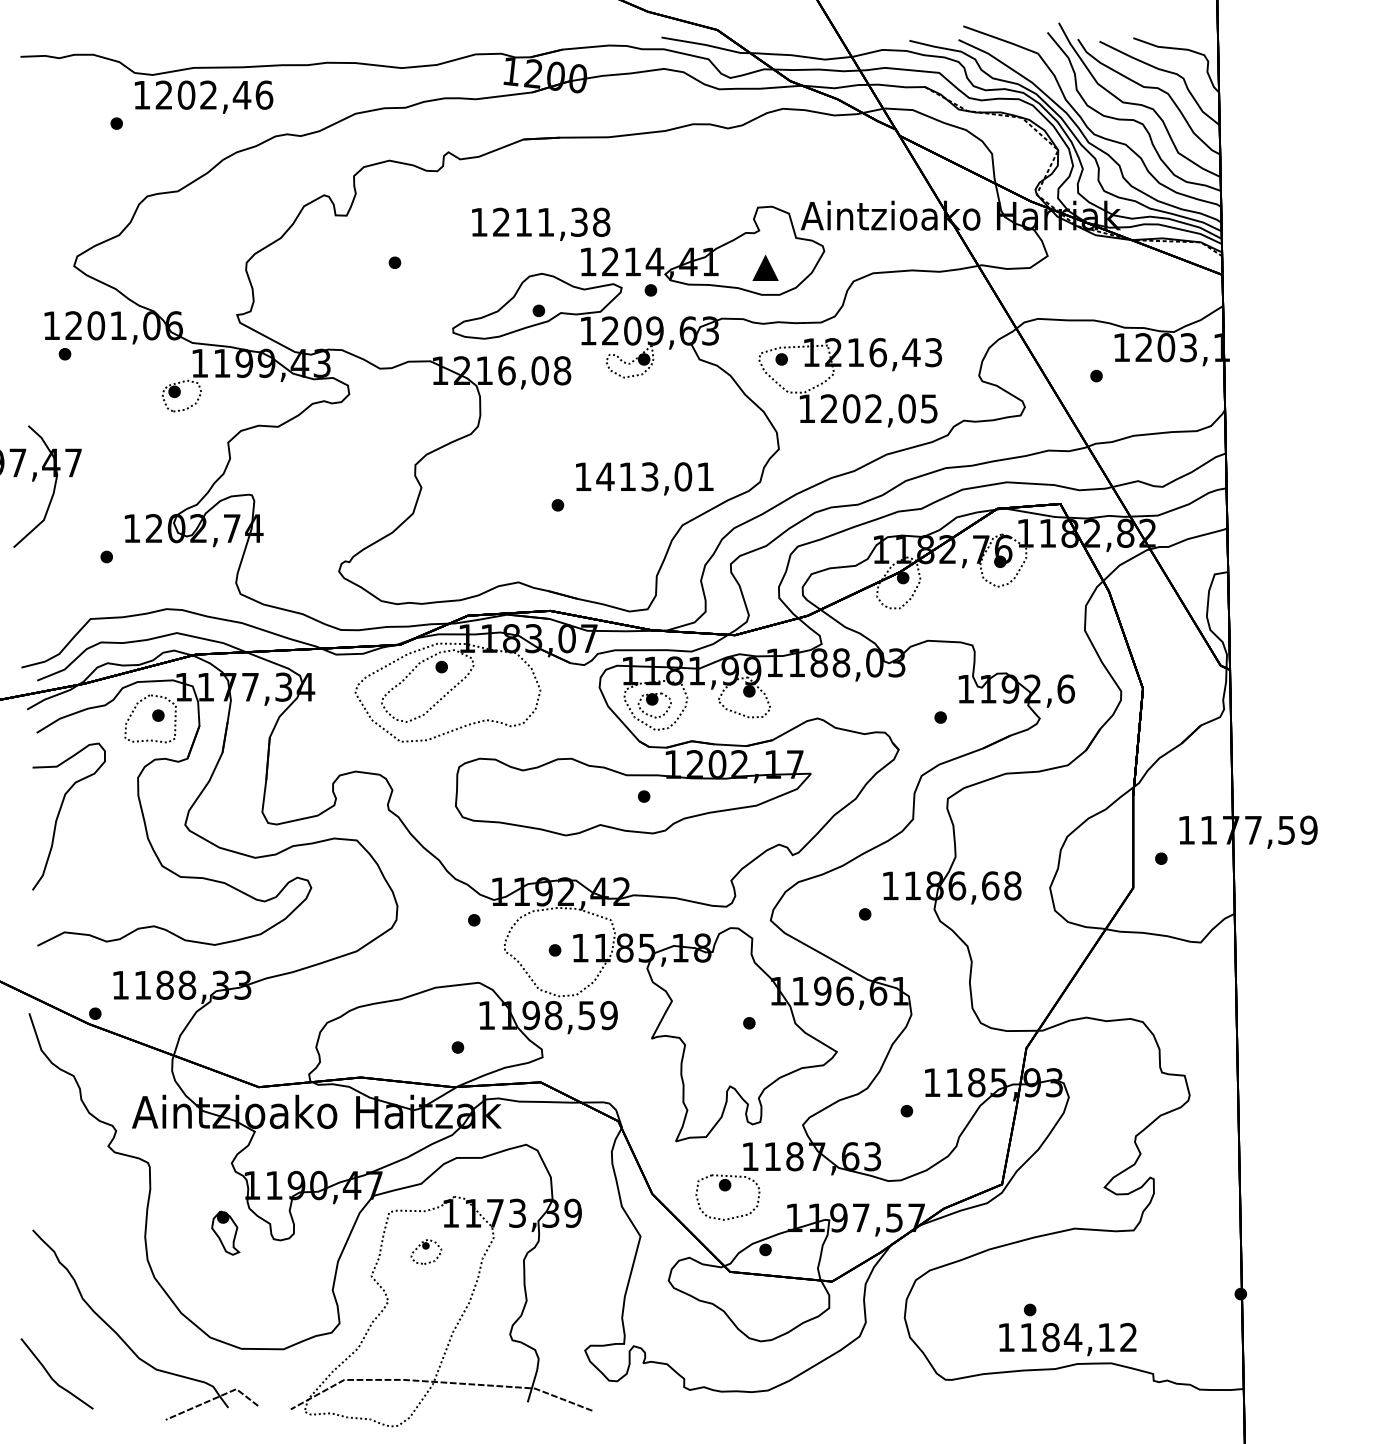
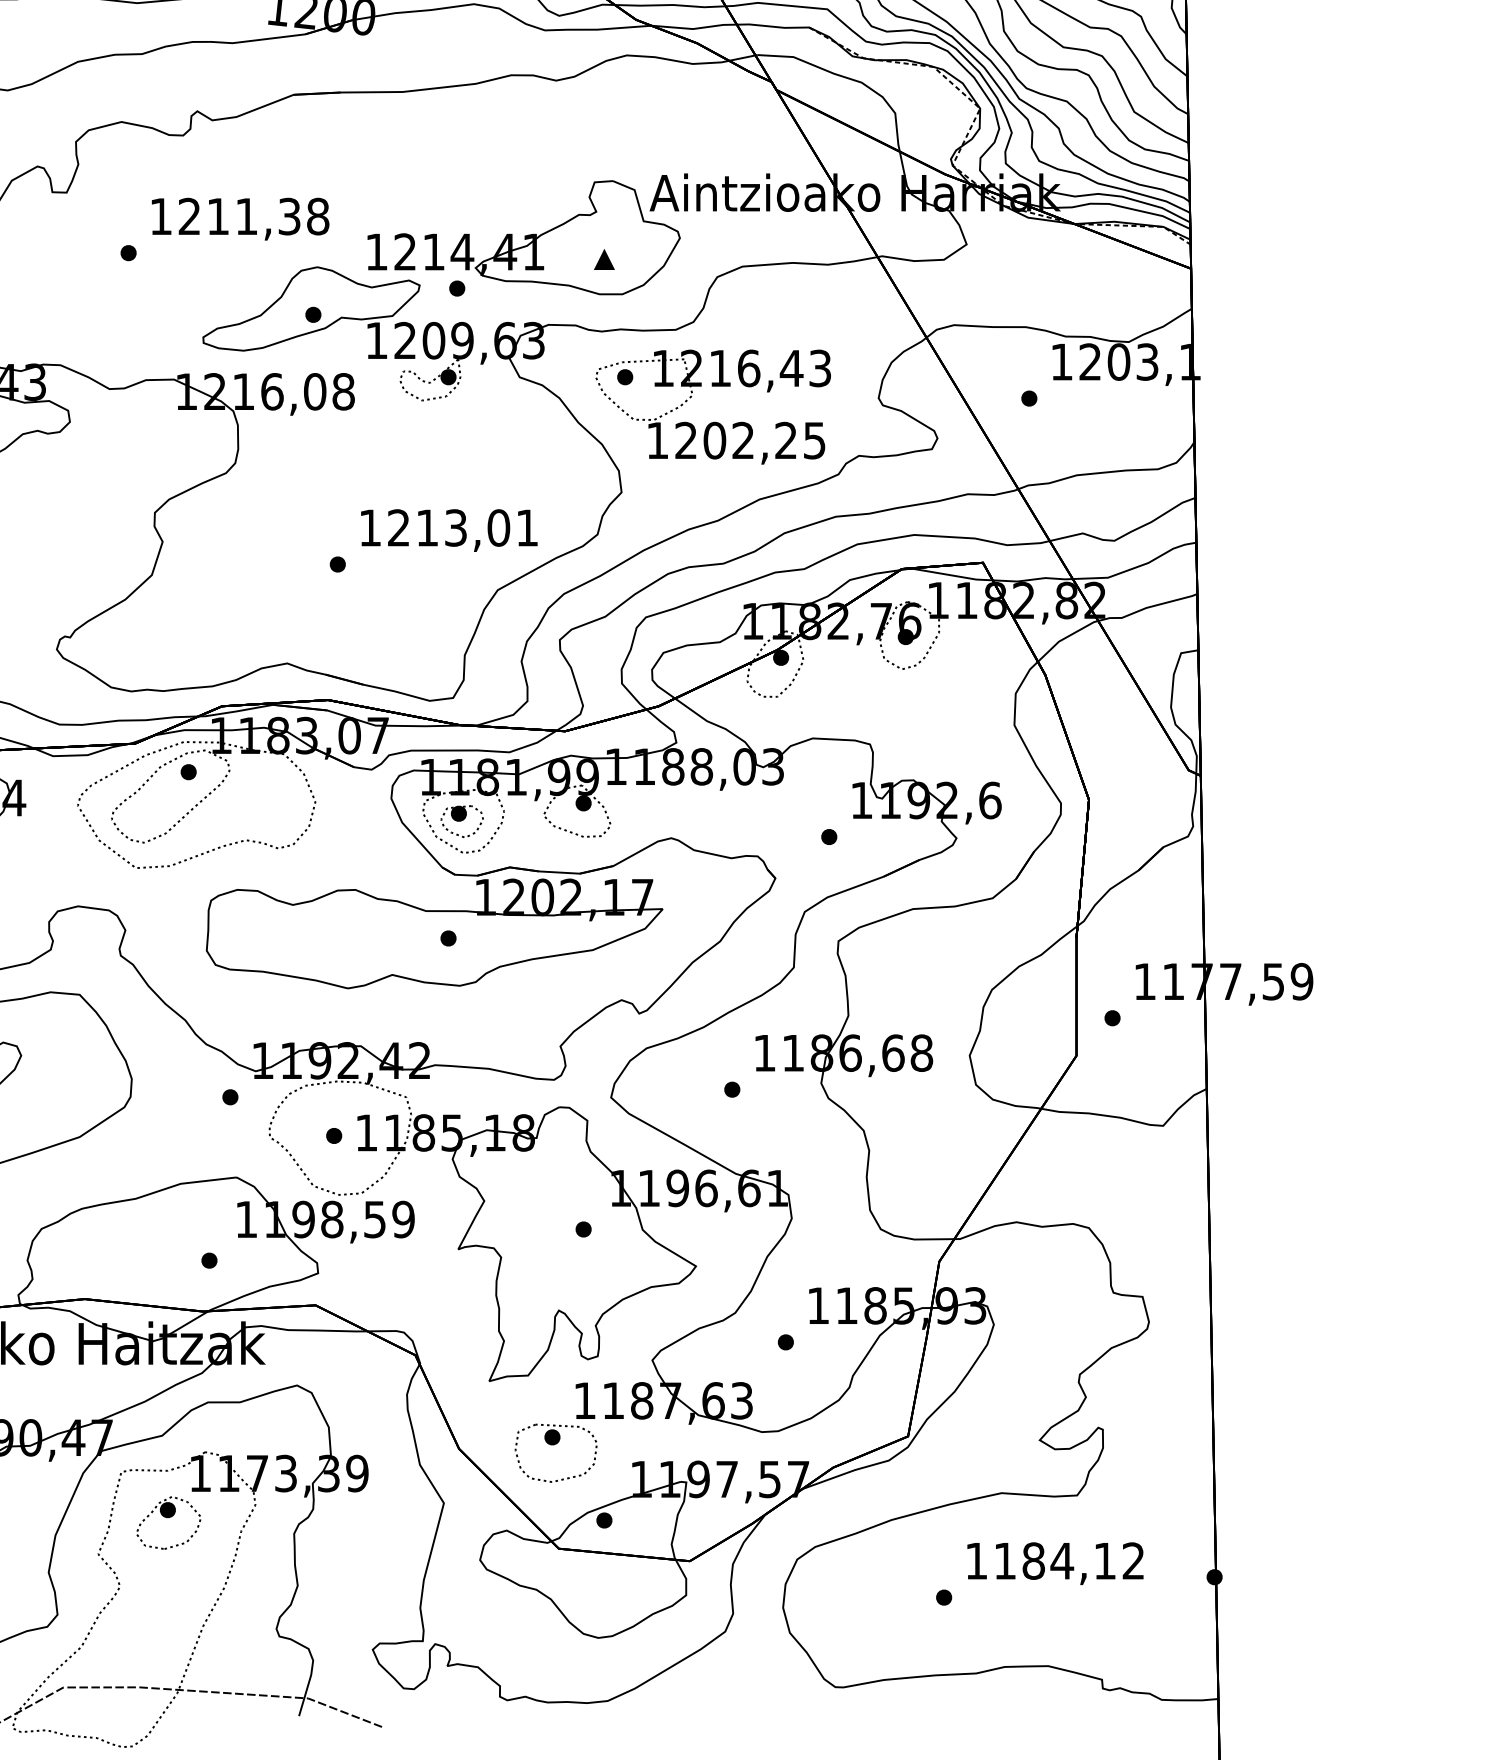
text: (541, 223) -> (241, 218), moved
part: (765, 267) -> (604, 259), size x0.62
text: (906, 408) -> (785, 440), 1202,05 -> 1202,25
text: (605, 476) -> (398, 527), 1413,01 -> 1213,01
part: (426, 1251) -> (169, 1522), size x1.67
text: (1067, 1339) -> (1054, 1563), moved

